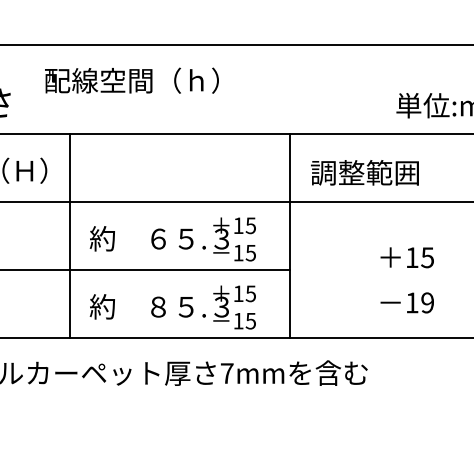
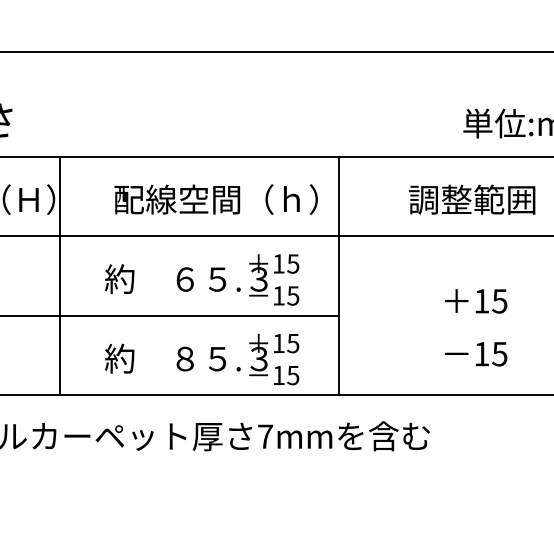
text: (131, 80) -> (215, 199), moved
text: (364, 172) -> (471, 199), moved
line: (70, 236) -> (60, 276), moved
text: (427, 302) -> (499, 353), 19 -> 15

